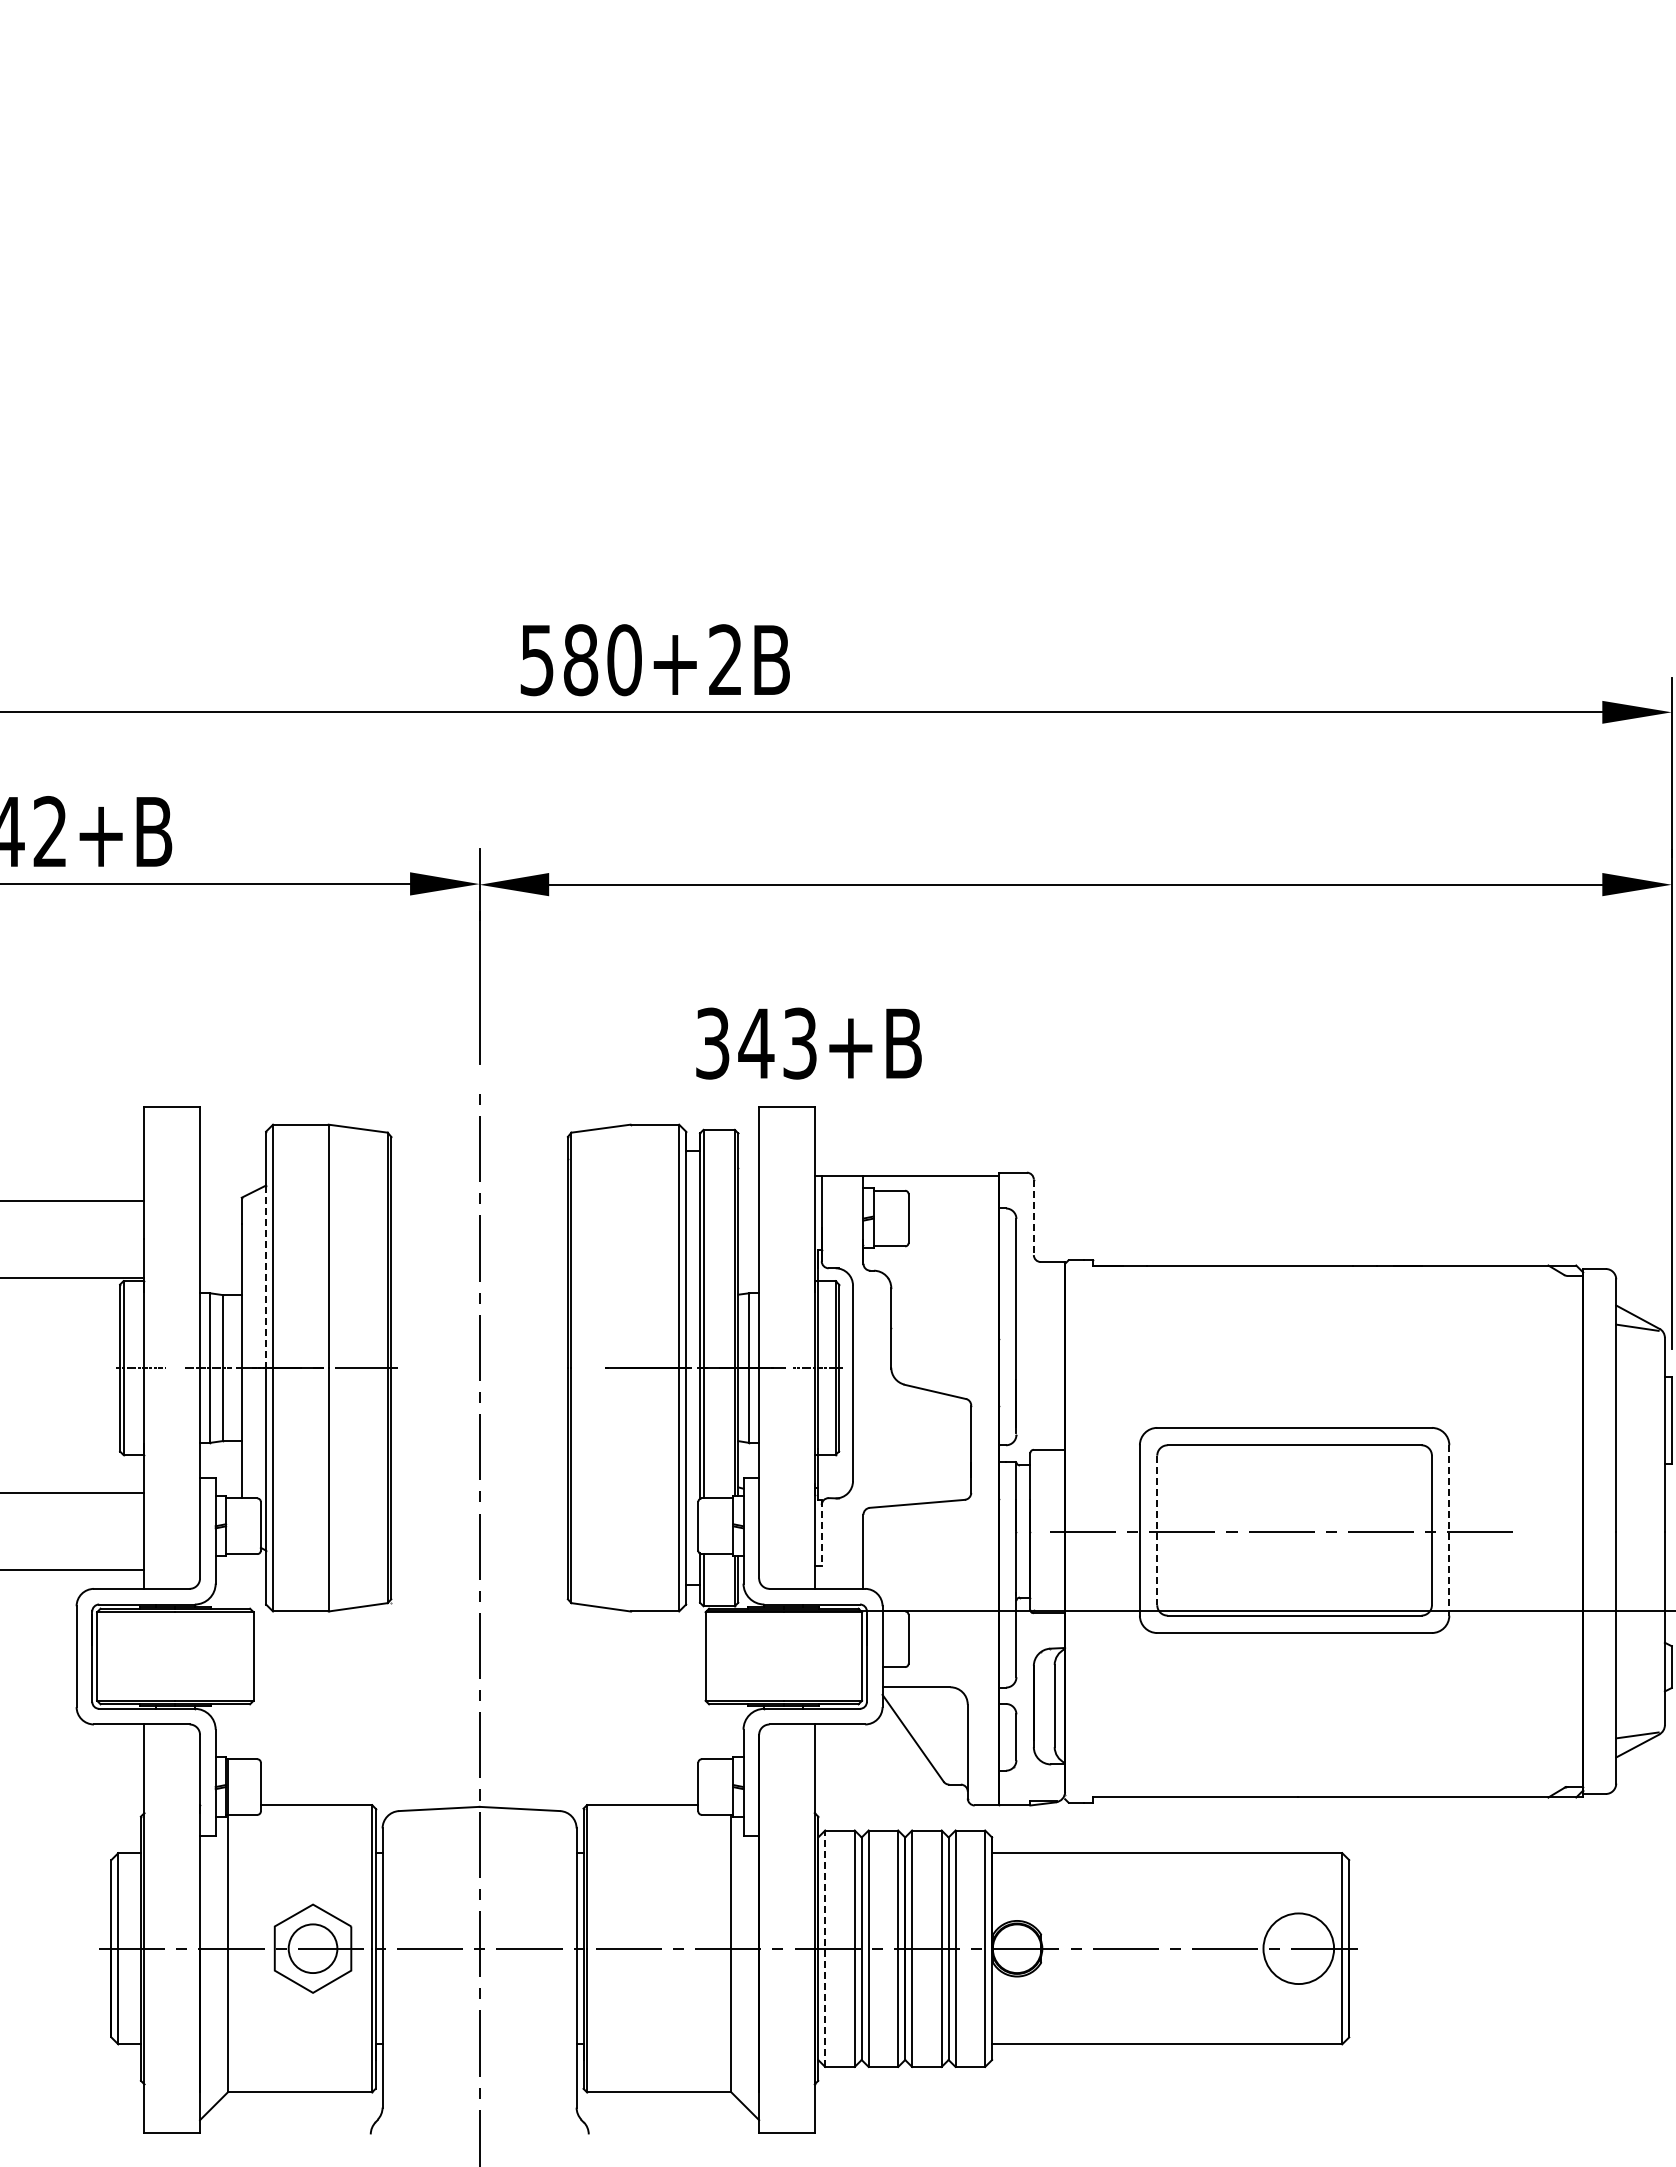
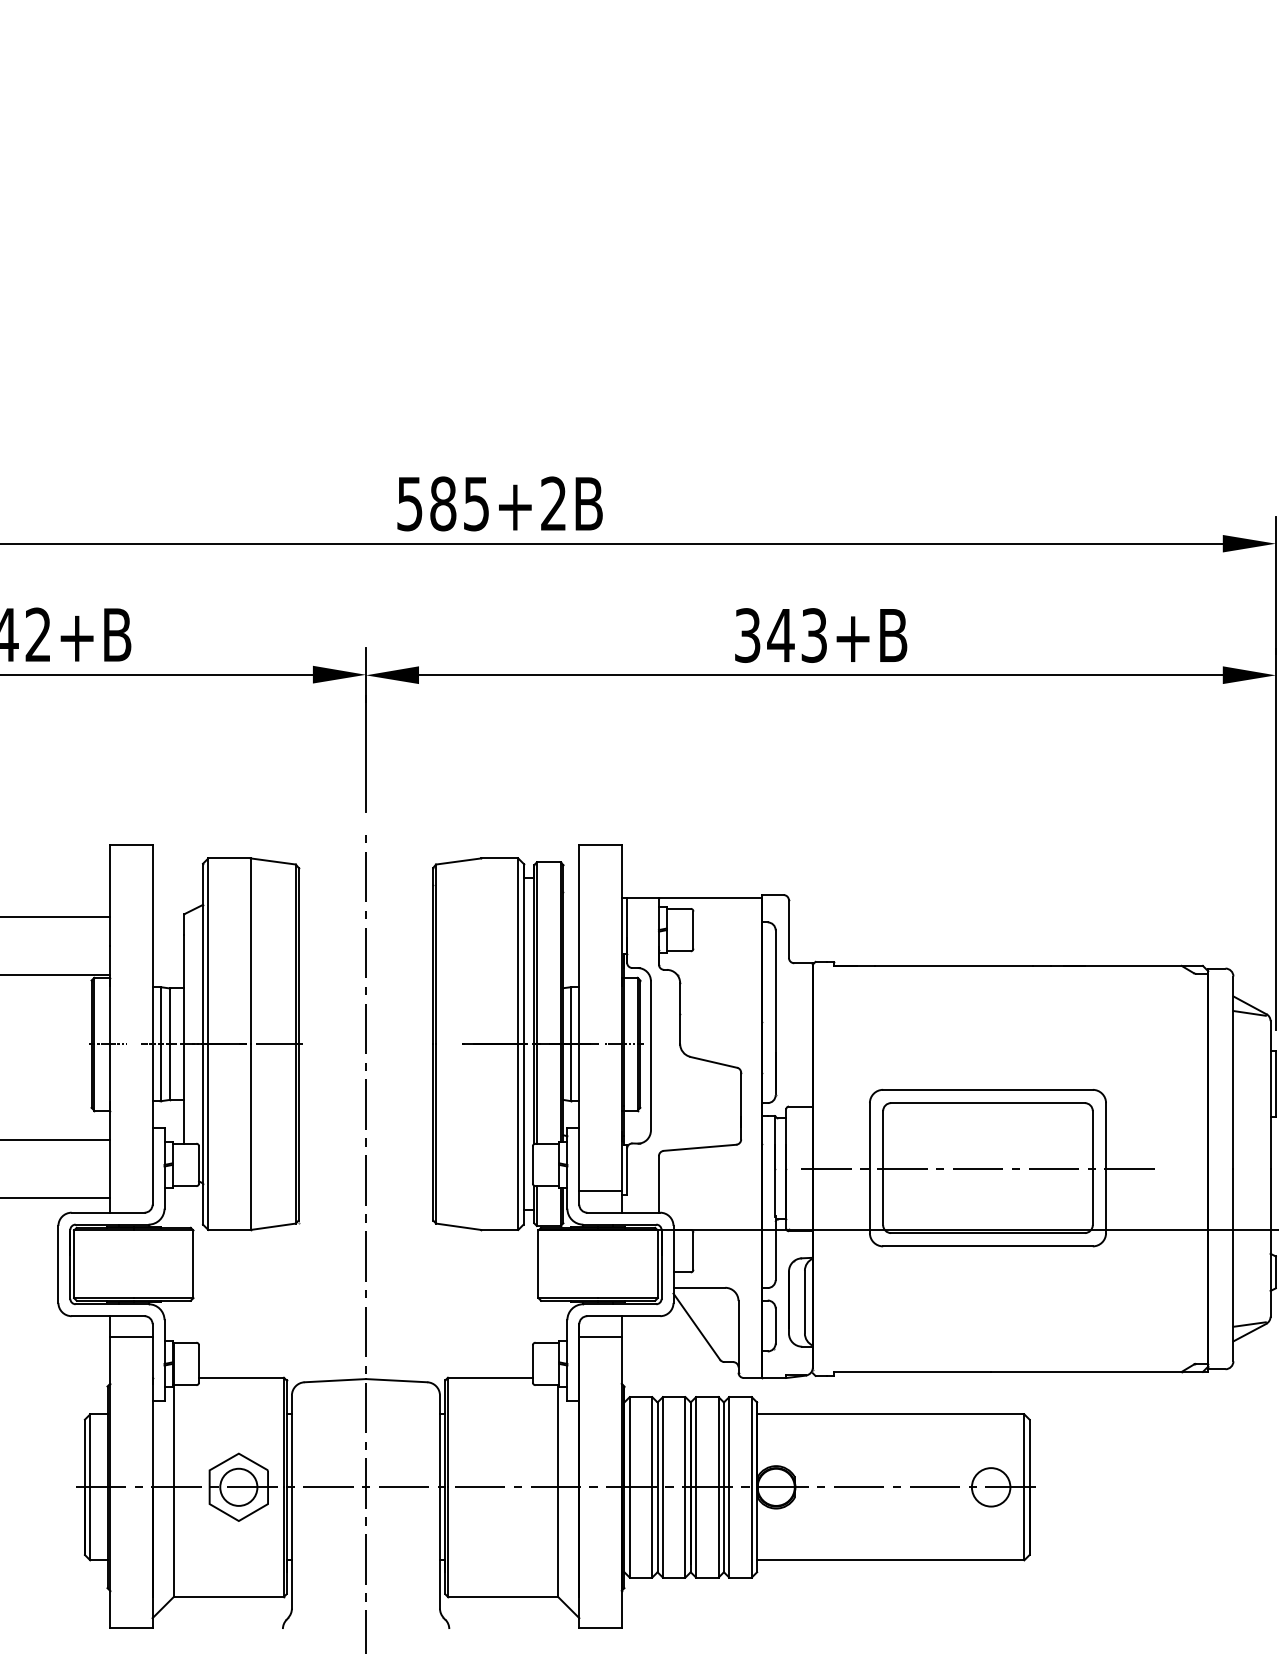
text: (624, 660) -> (476, 504), 580+2B -> 585+2B
text: (808, 1043) -> (820, 635), moved
line: (1033, 1217) -> (788, 929), dashed -> solid
line: (266, 1277) -> (203, 975), dashed -> solid
line: (1157, 1530) -> (883, 1168), dashed -> solid
line: (1449, 1530) -> (1106, 1168), dashed -> solid
line: (821, 1533) -> (626, 1170), dashed -> solid
line: (786, 1561) -> (600, 1191), added
line: (172, 1752) -> (131, 1337), added
line: (786, 1752) -> (600, 1337), added
line: (825, 1948) -> (629, 1487), dashed -> solid
circle: (1298, 1948) -> (990, 1487), size x0.71

